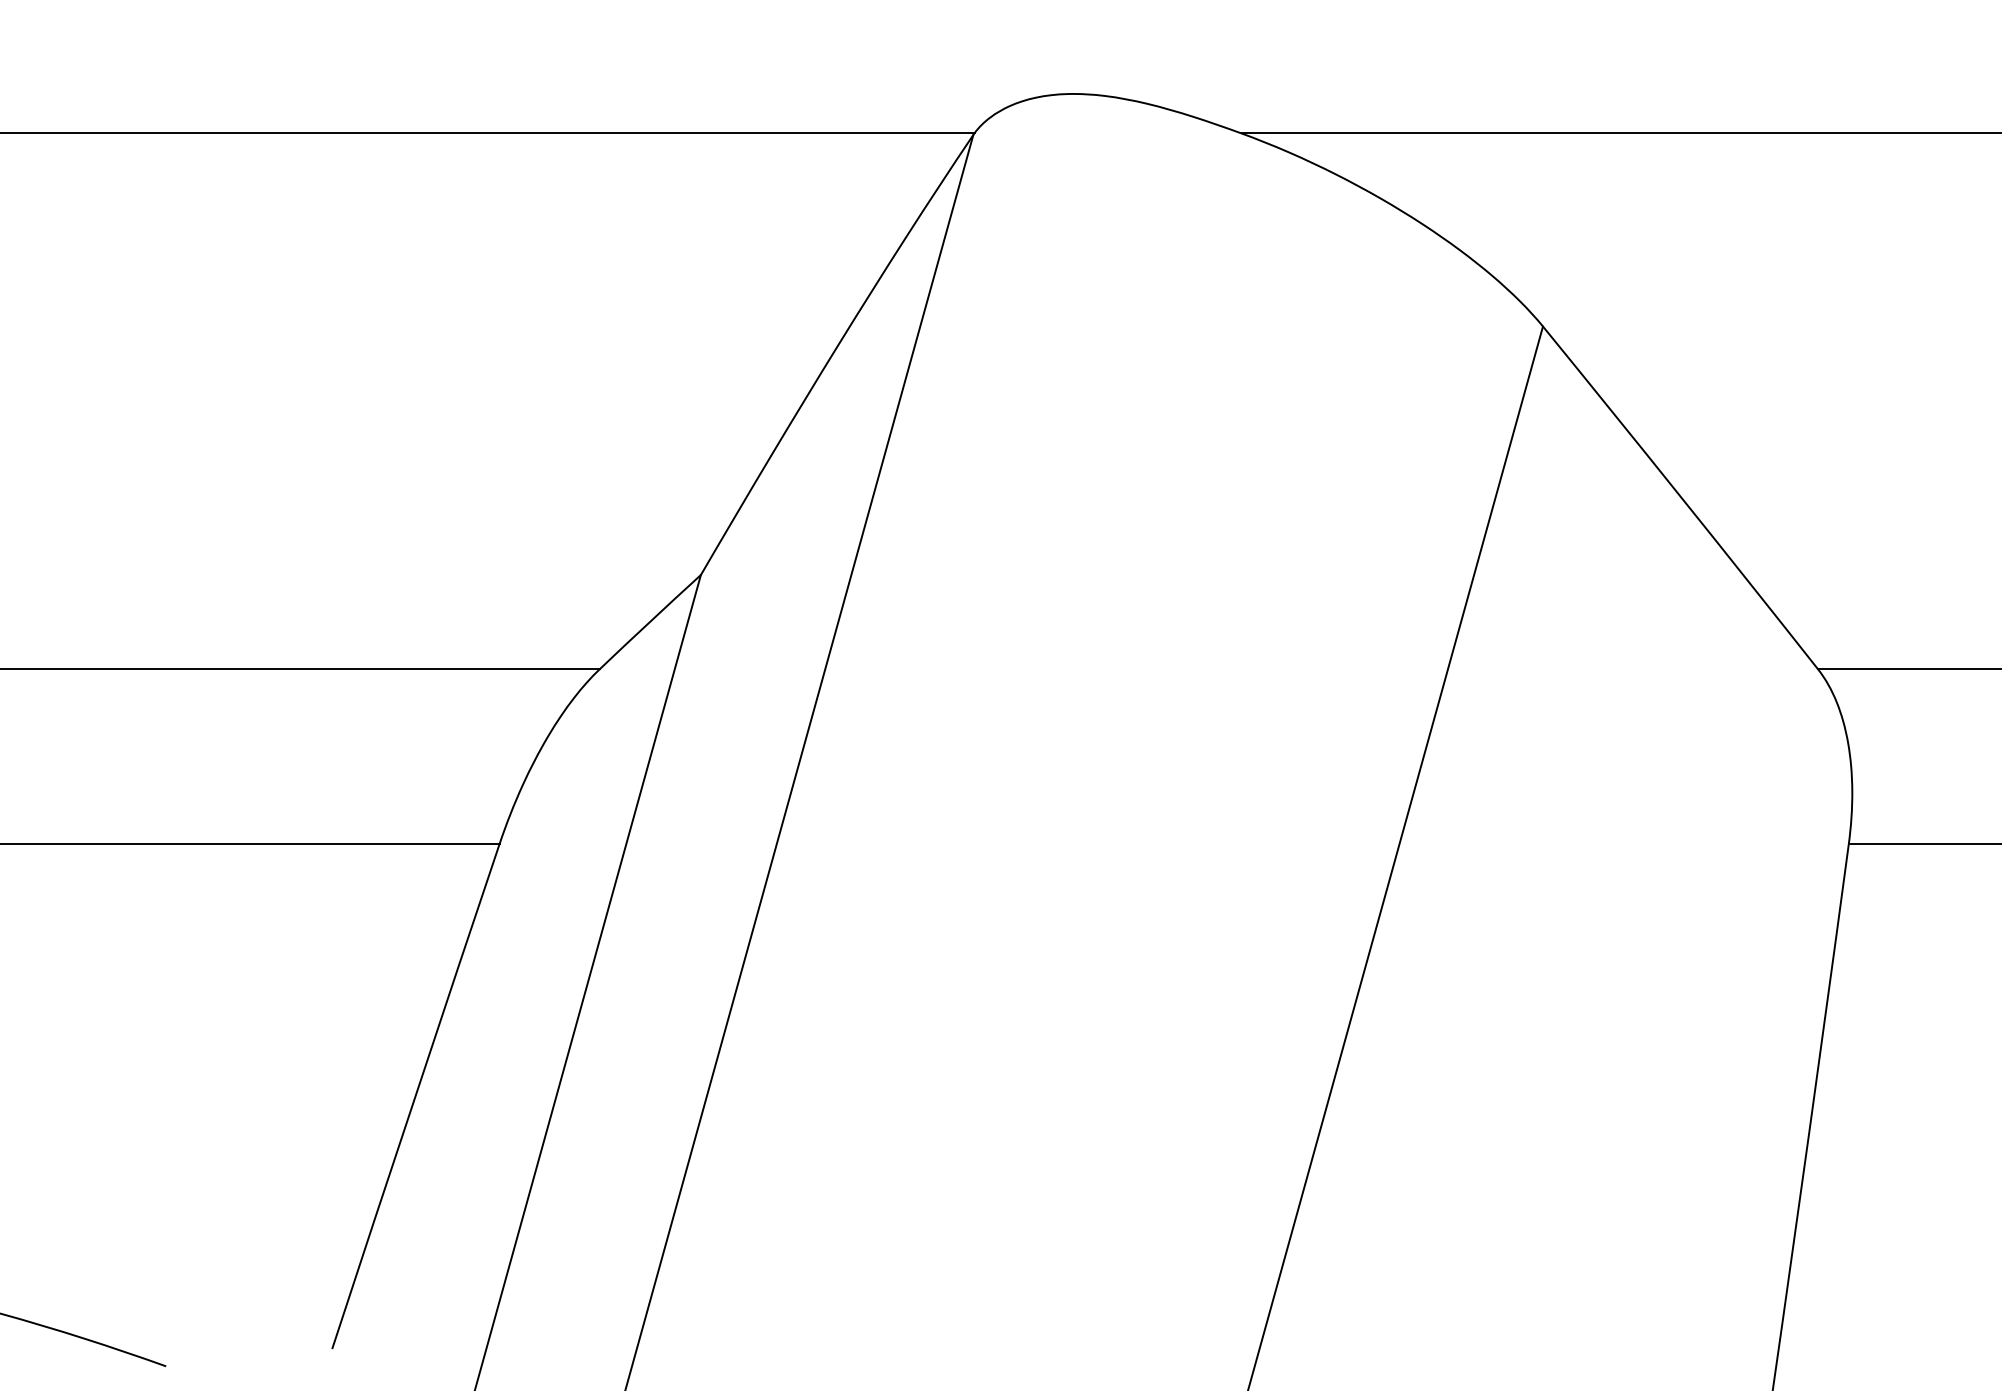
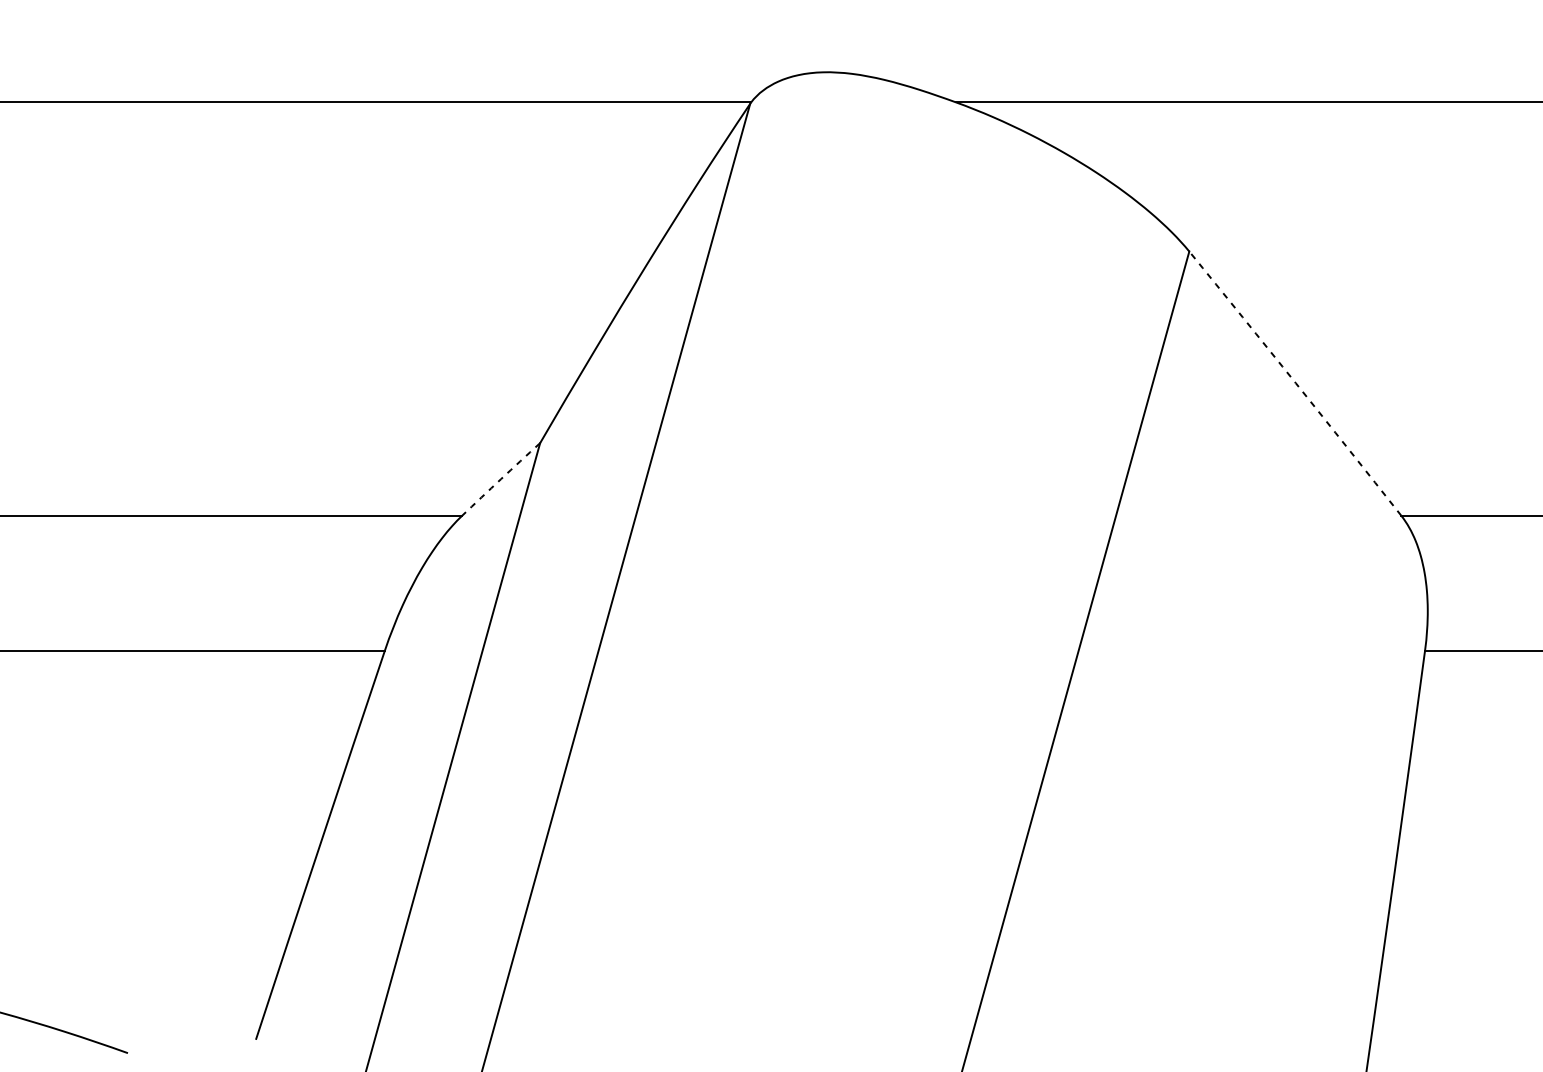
arc: (1681, 497) -> (1296, 383), solid -> dashed
arc: (650, 621) -> (501, 478), solid -> dashed

